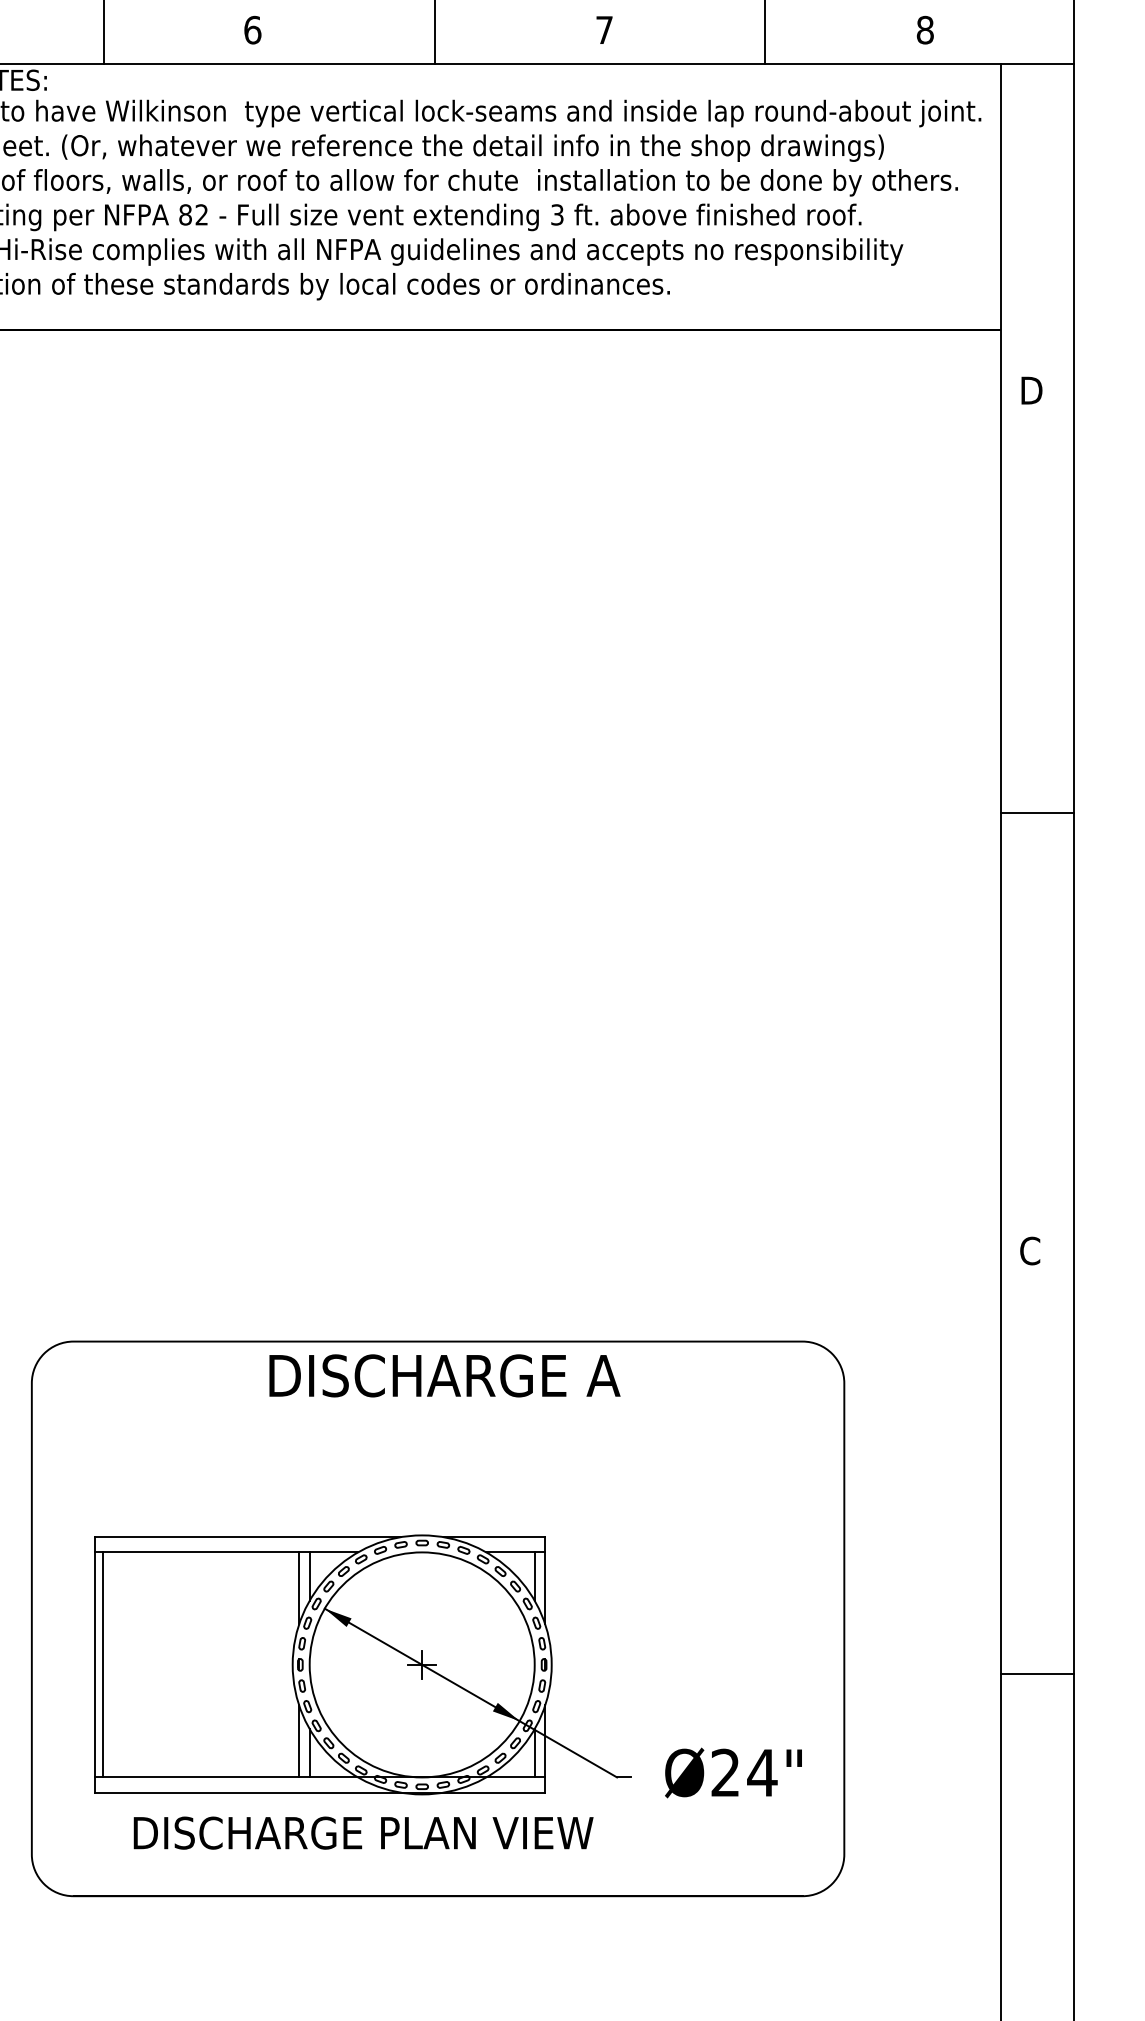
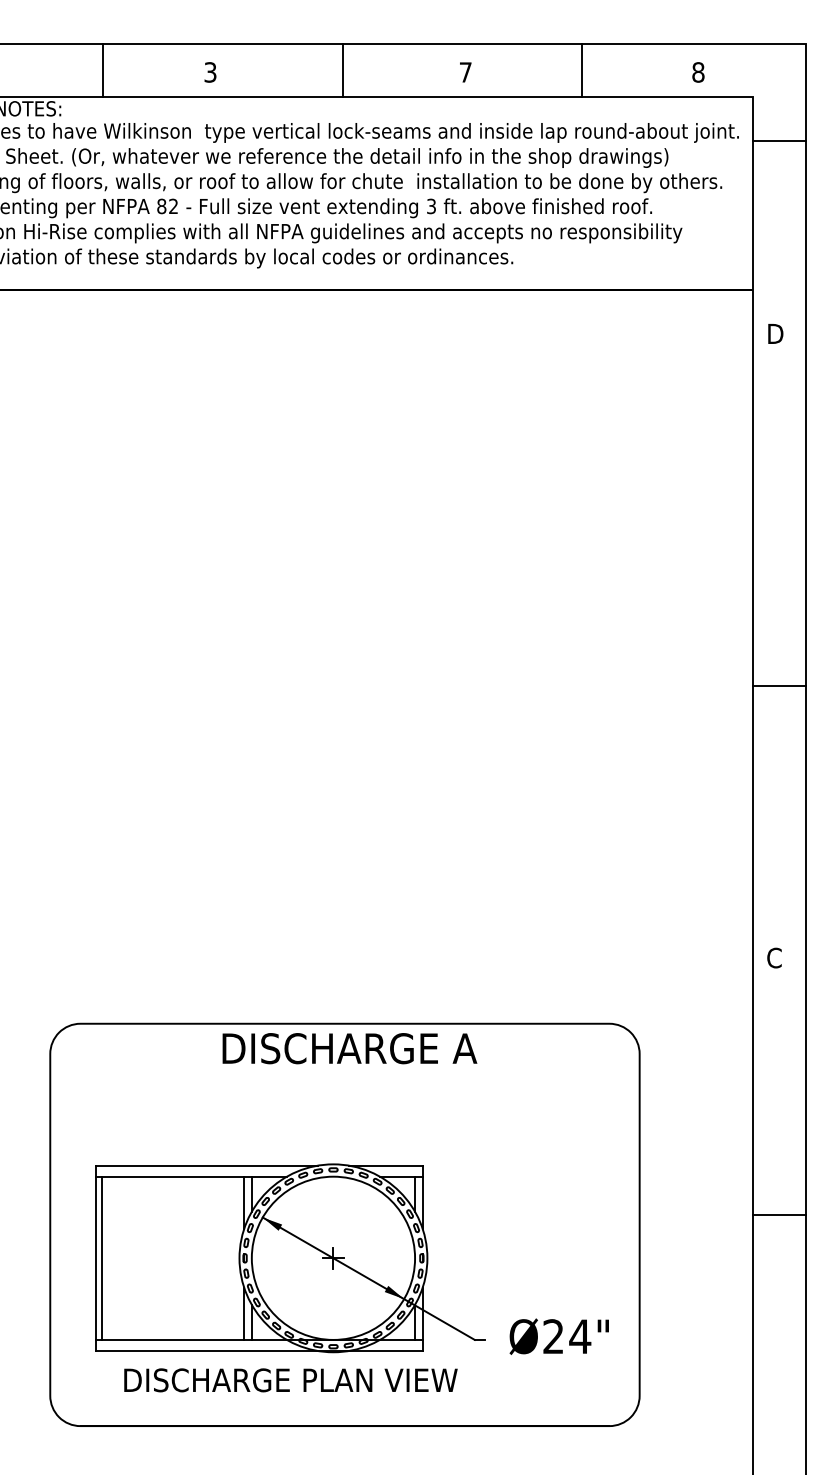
text: (252, 30) -> (210, 72), 6 -> 3
line: (1037, 64) -> (779, 141), moved
line: (1037, 813) -> (779, 685), moved
line: (1037, 1673) -> (779, 1214), moved

